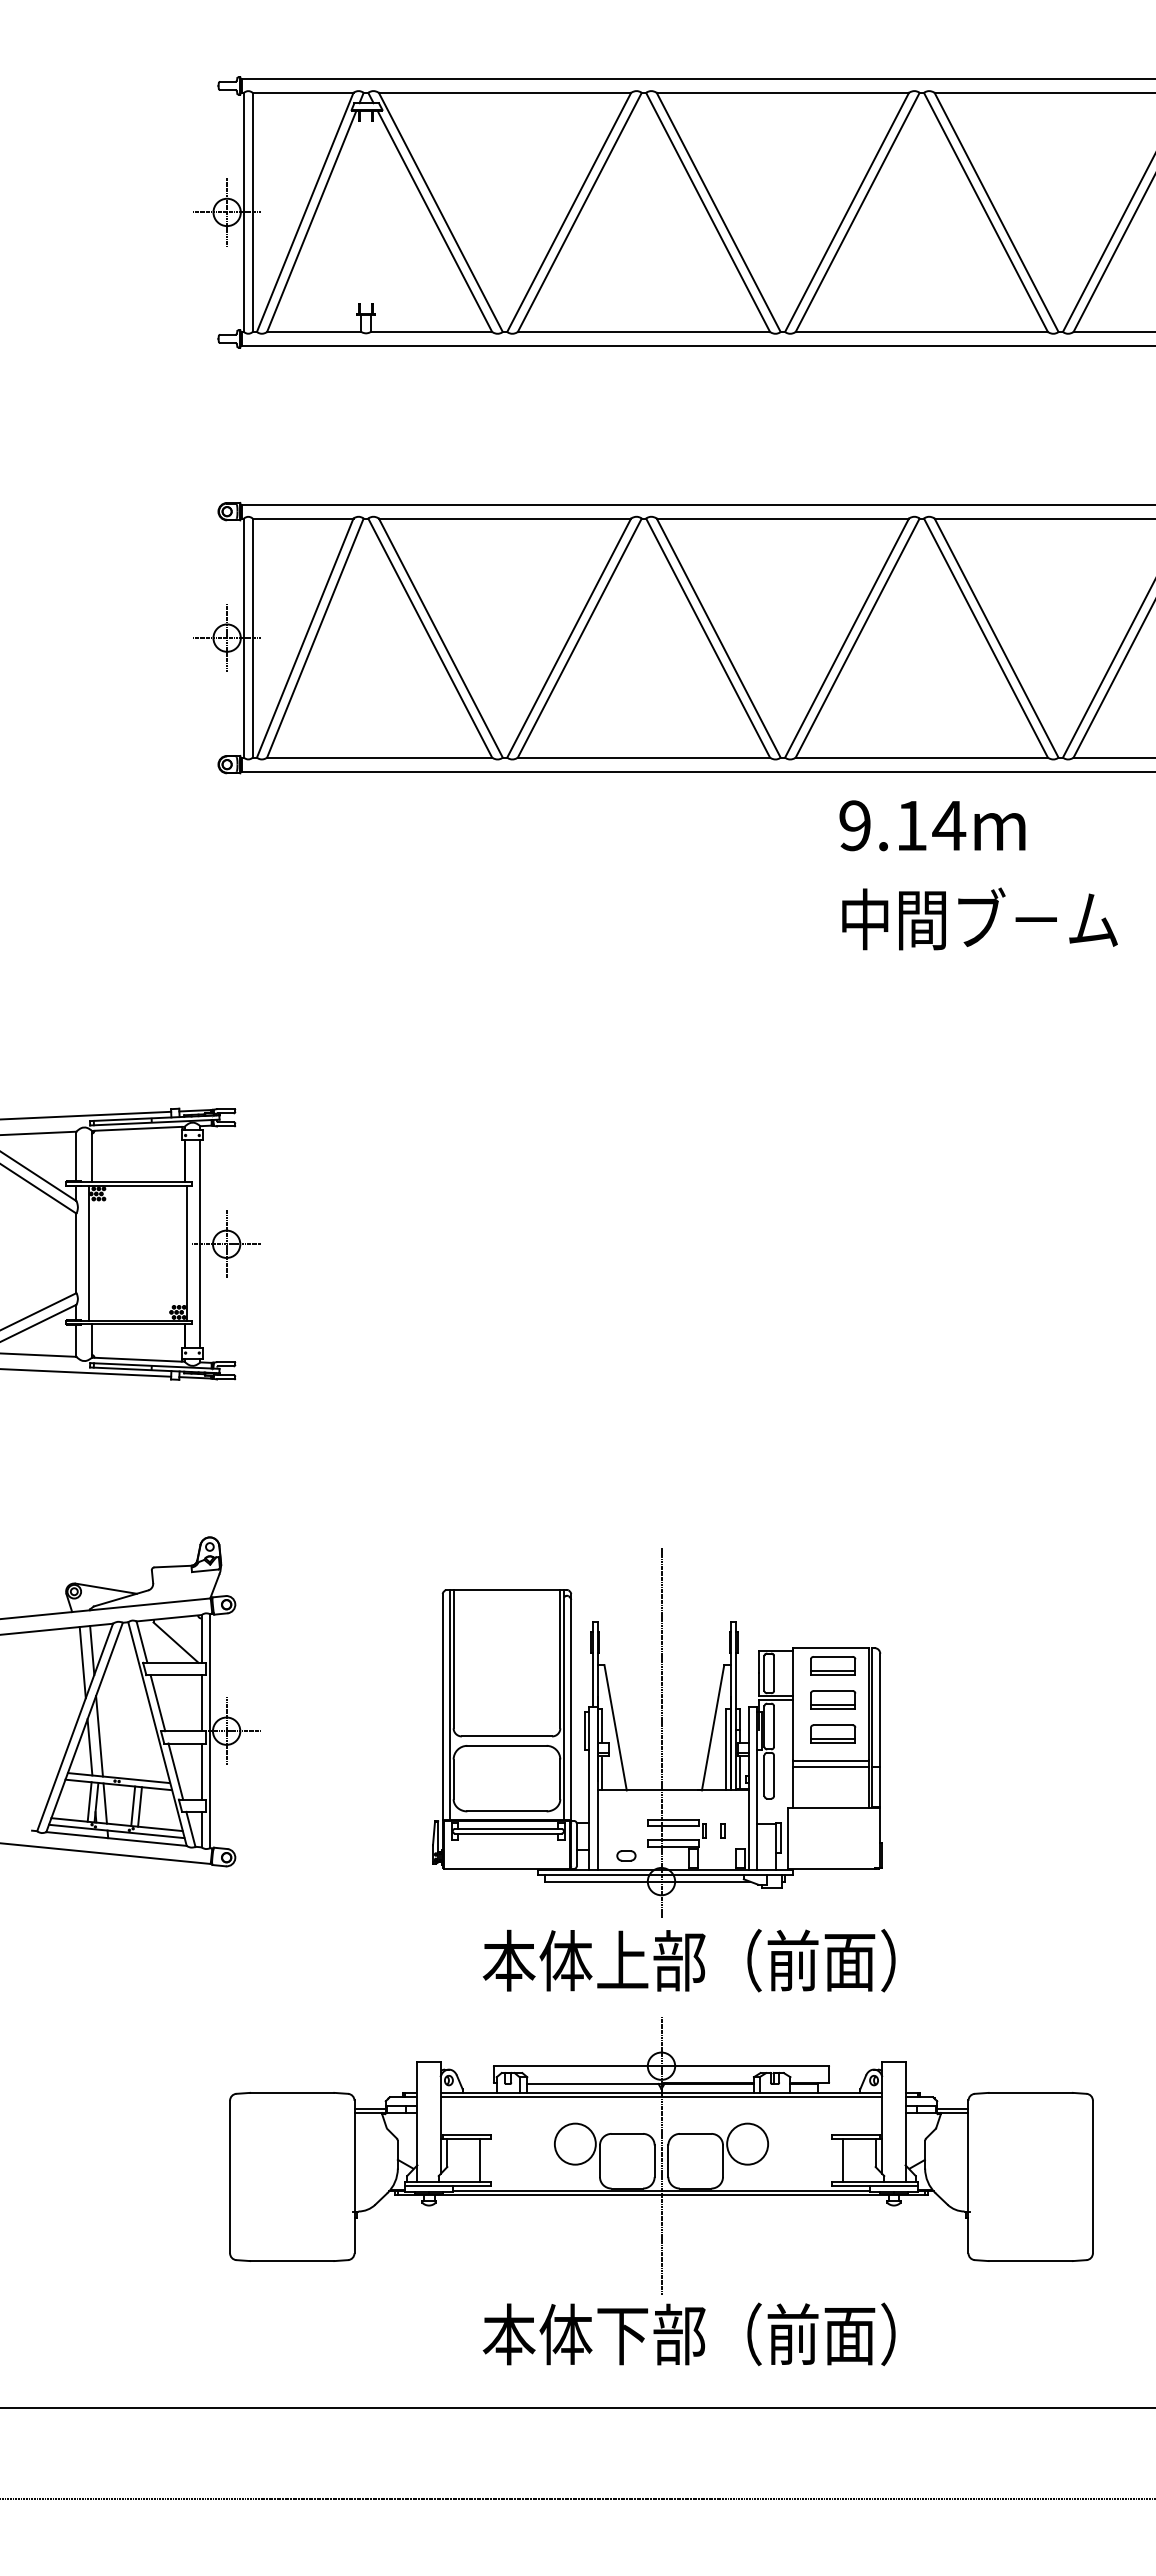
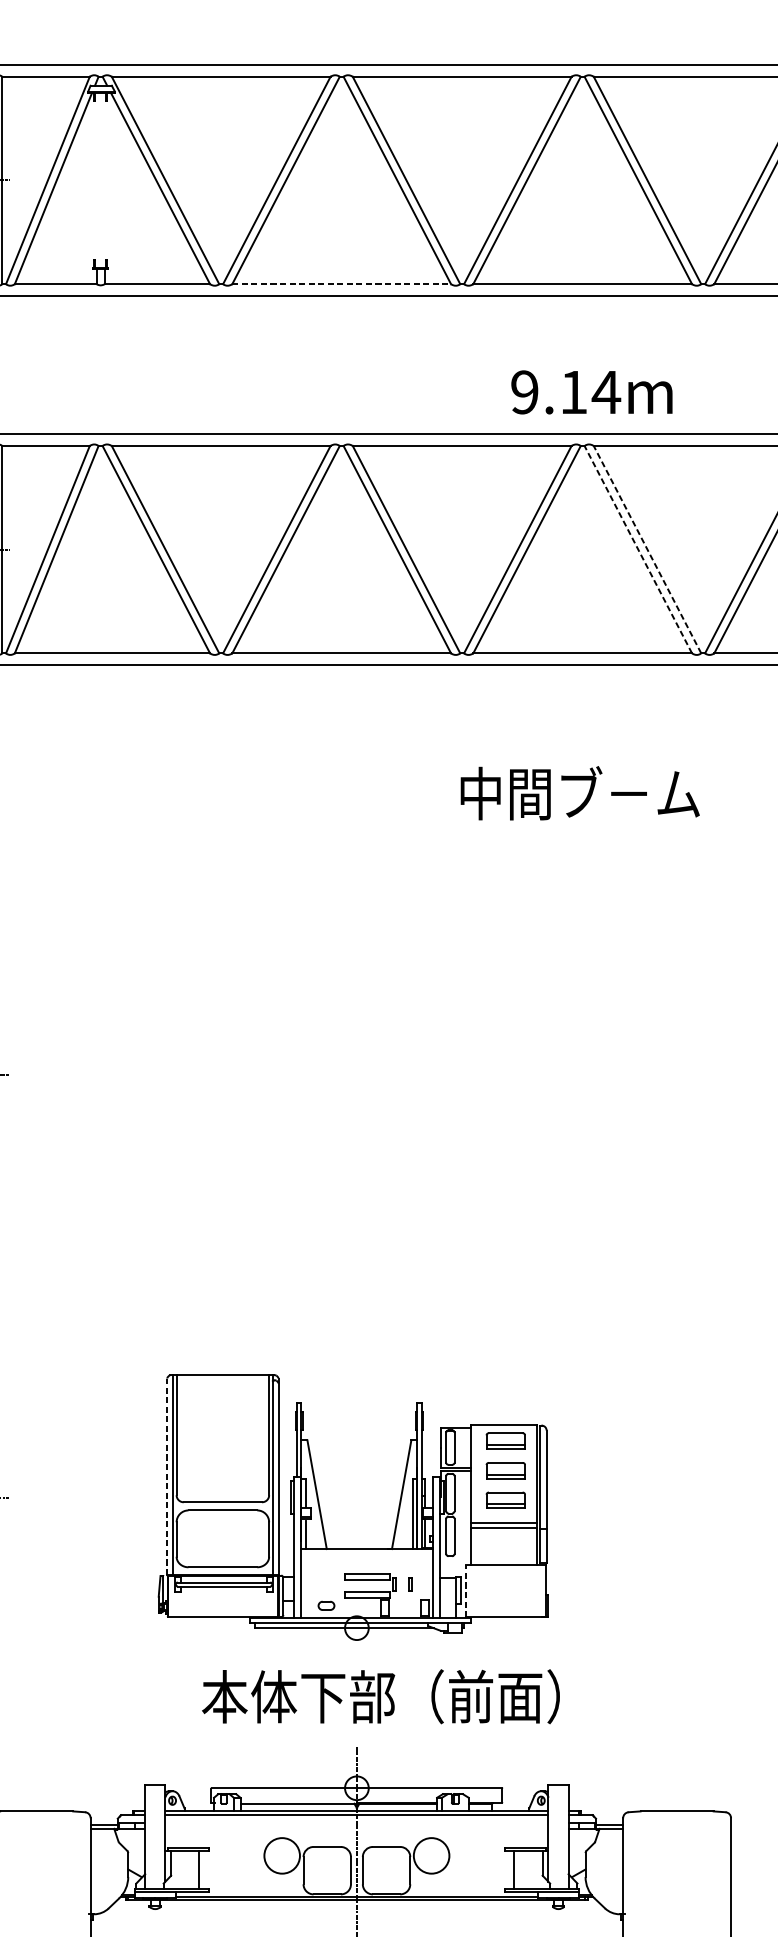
line: (644, 331) -> (342, 283), solid -> dashed
line: (985, 638) -> (637, 550), solid -> dashed
line: (996, 638) -> (647, 550), solid -> dashed
text: (932, 825) -> (591, 392), moved
text: (979, 918) -> (579, 792), moved
line: (442, 1706) -> (166, 1476), solid -> dashed
line: (661, 1732) -> (356, 1498), removed
line: (787, 1838) -> (466, 1590), solid -> dashed
text: (622, 1960) -> (323, 1696), 本体上部（前面） -> 本体下部（前面）

